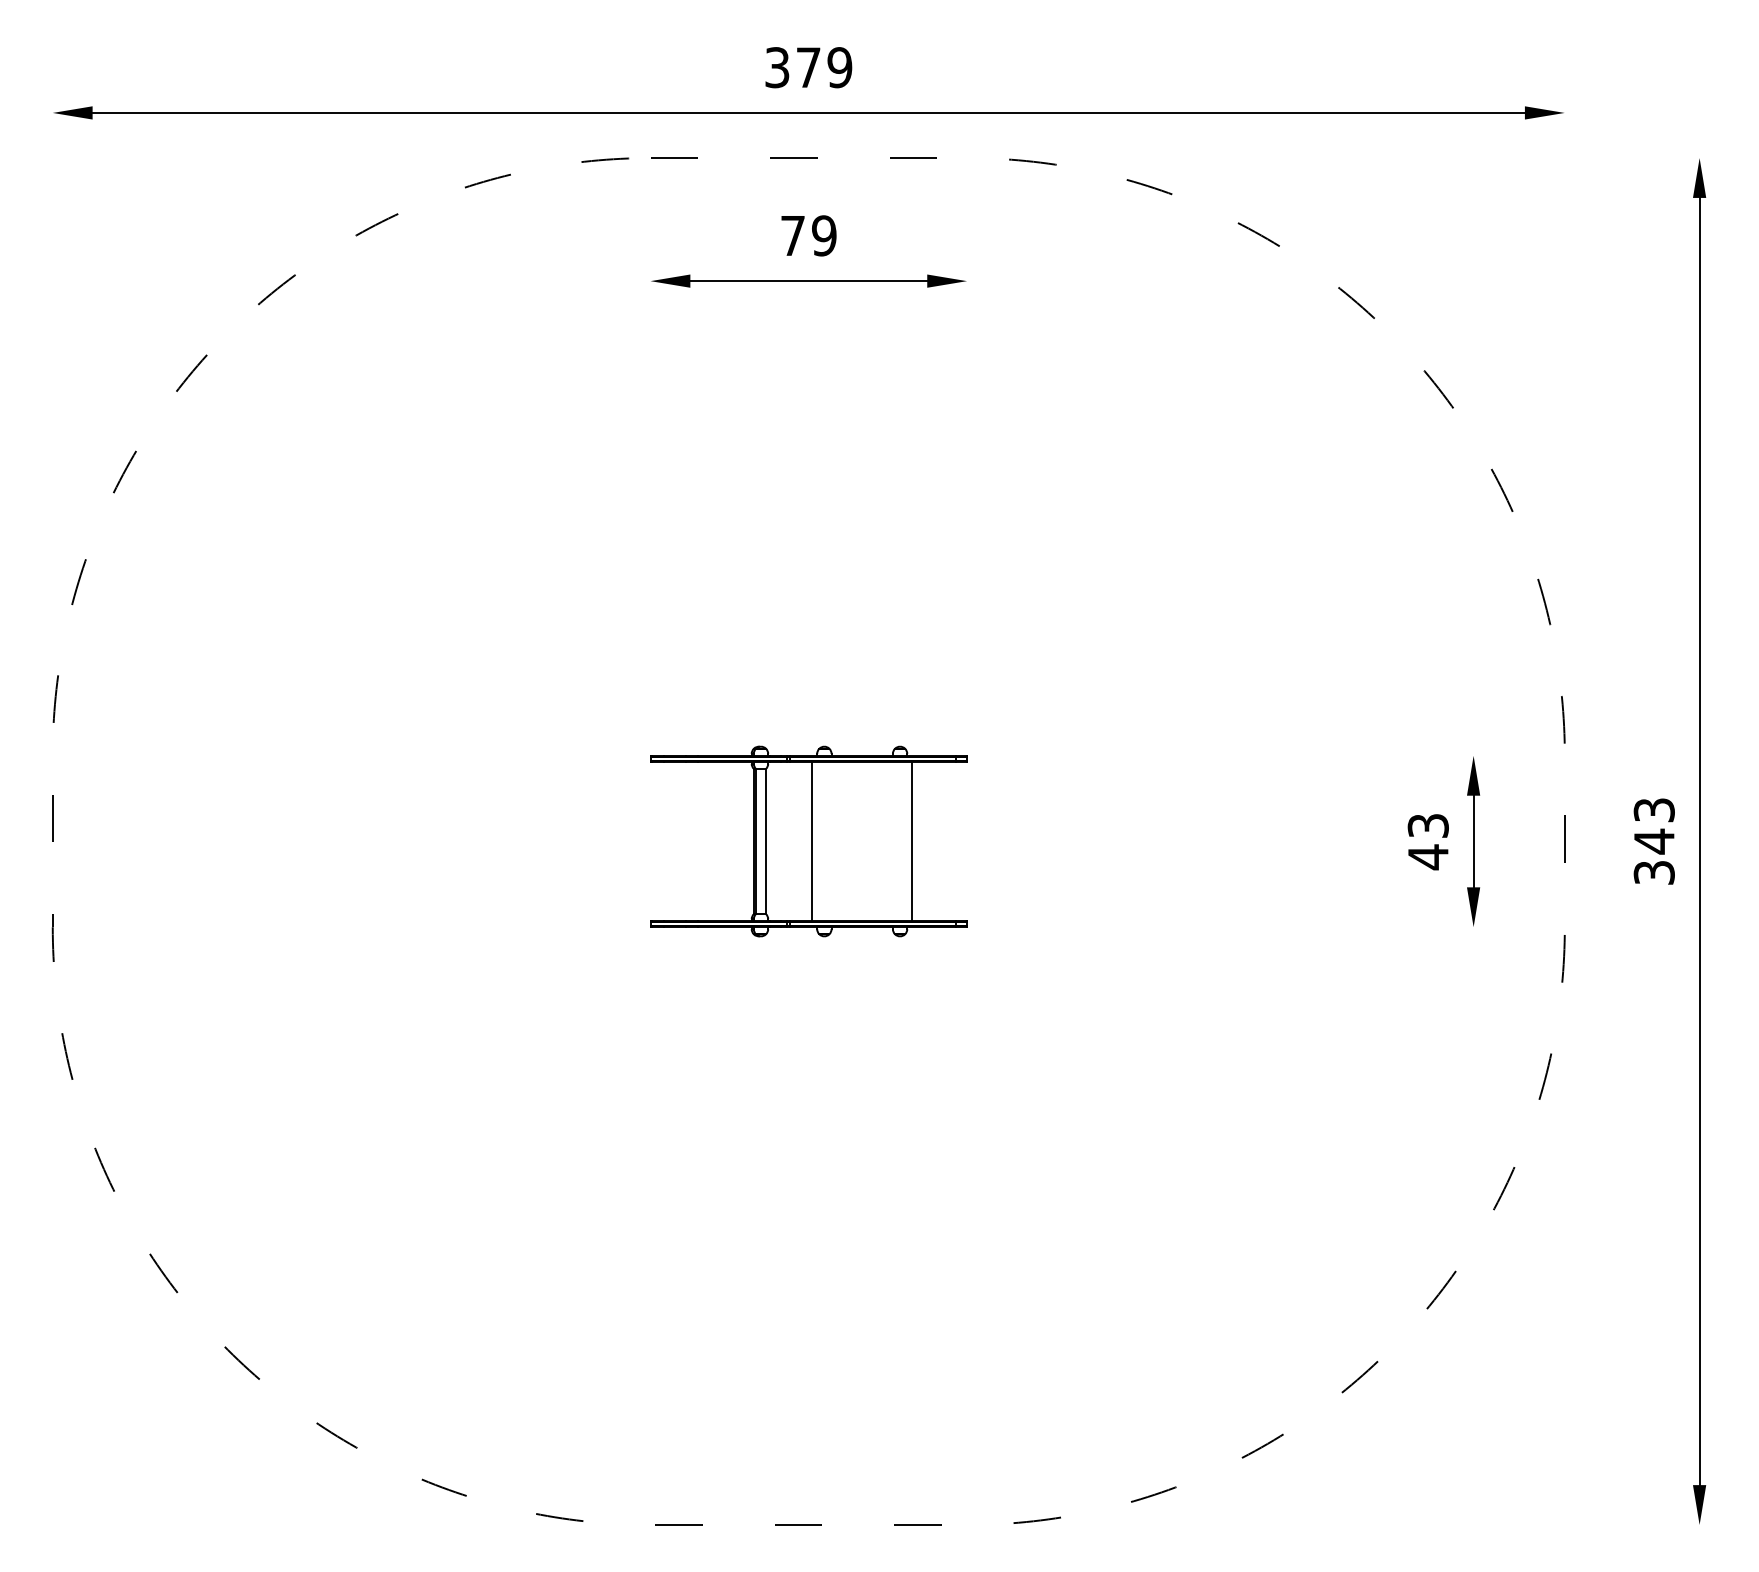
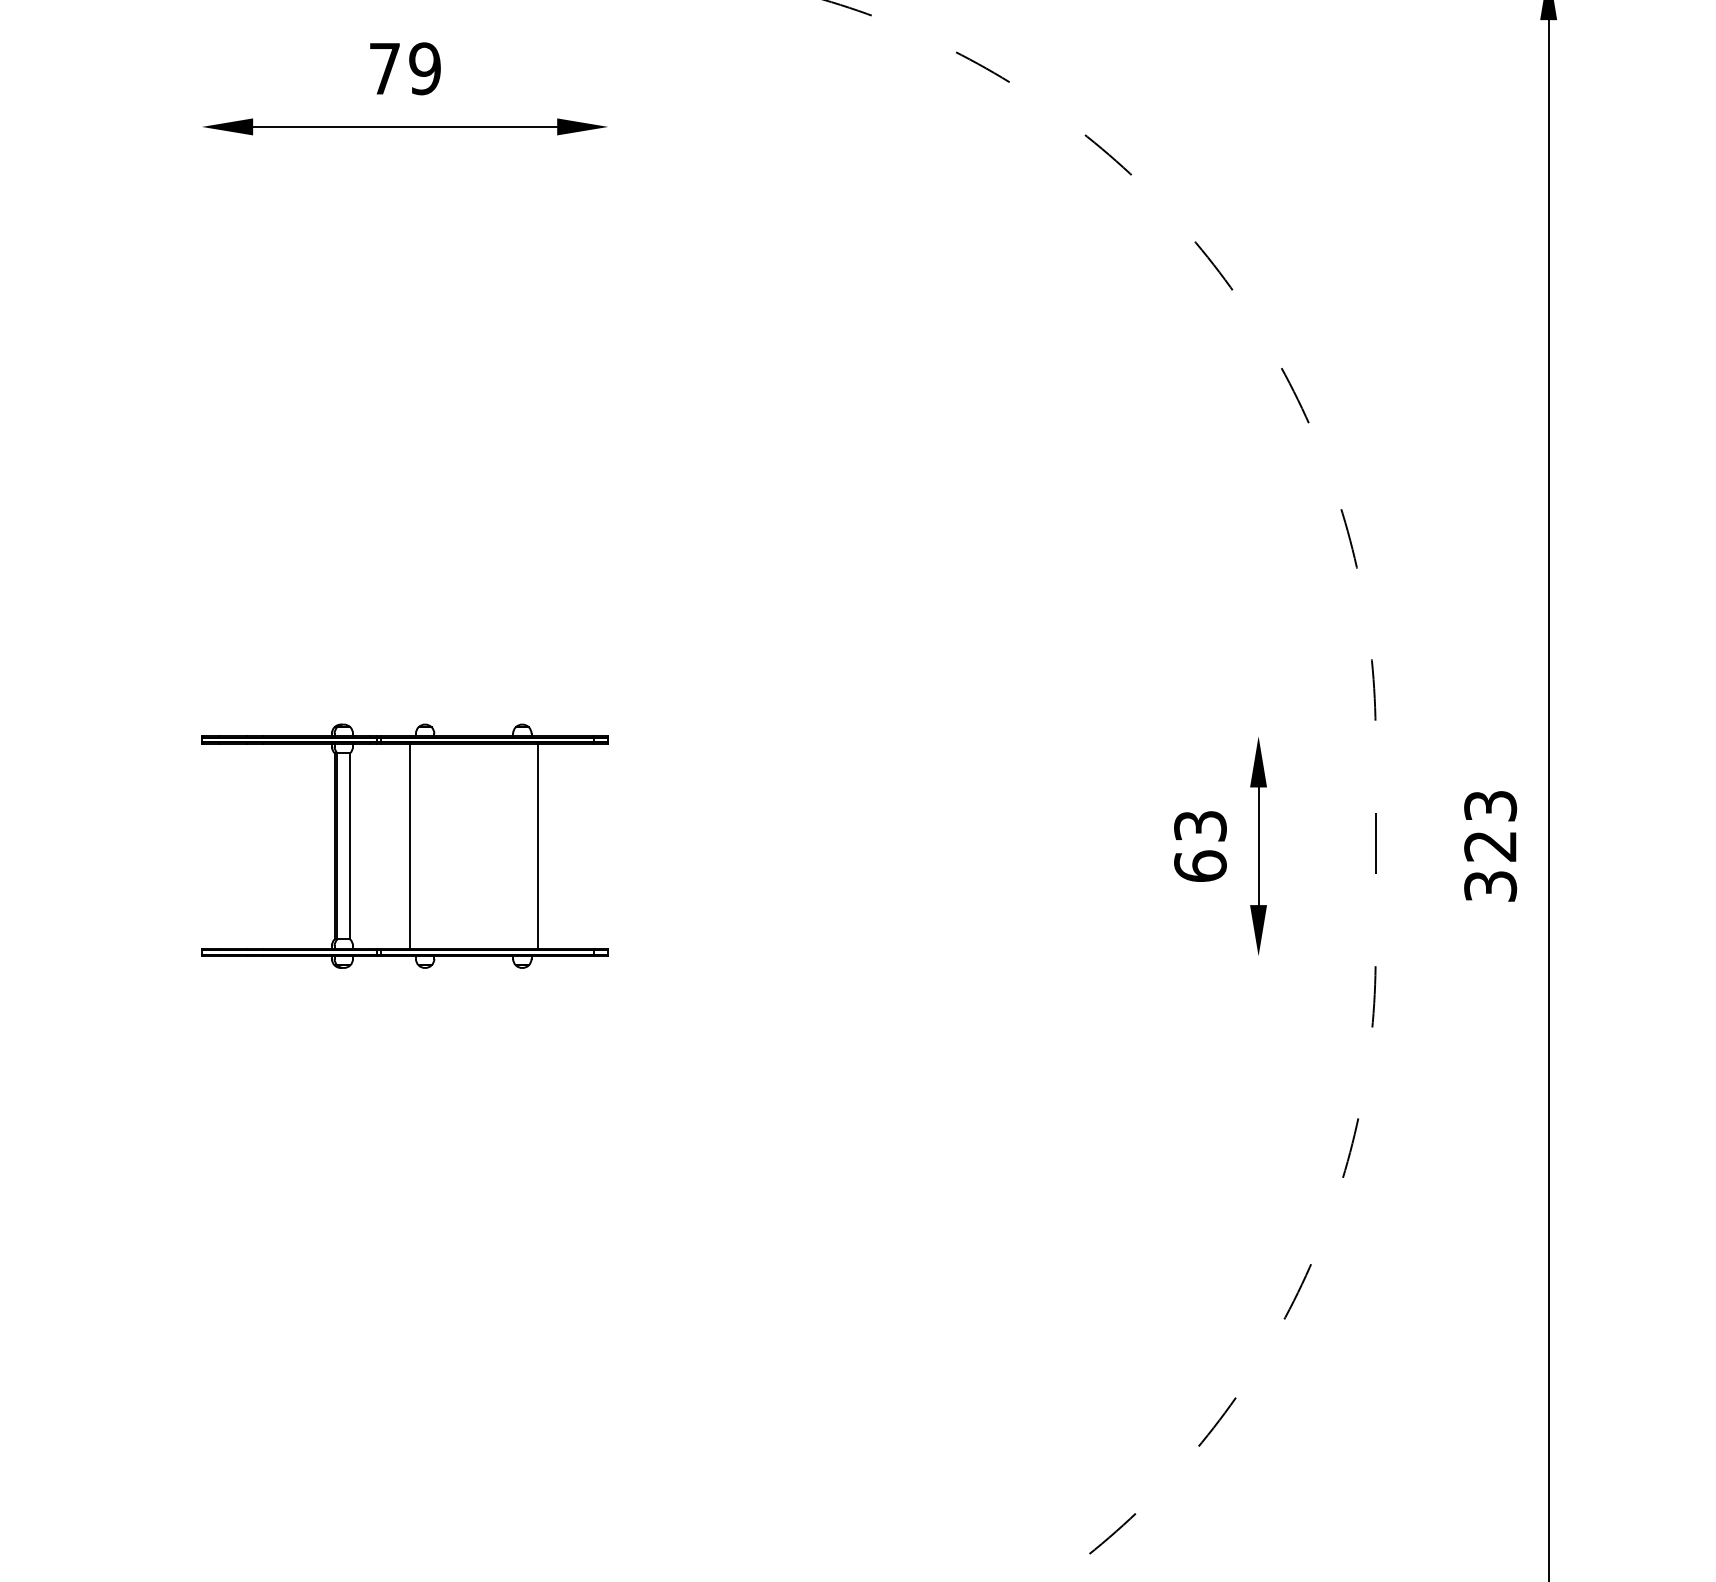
text: (1653, 841) -> (1489, 846), 343 -> 323
text: (1427, 857) -> (1199, 866), 43 -> 63

